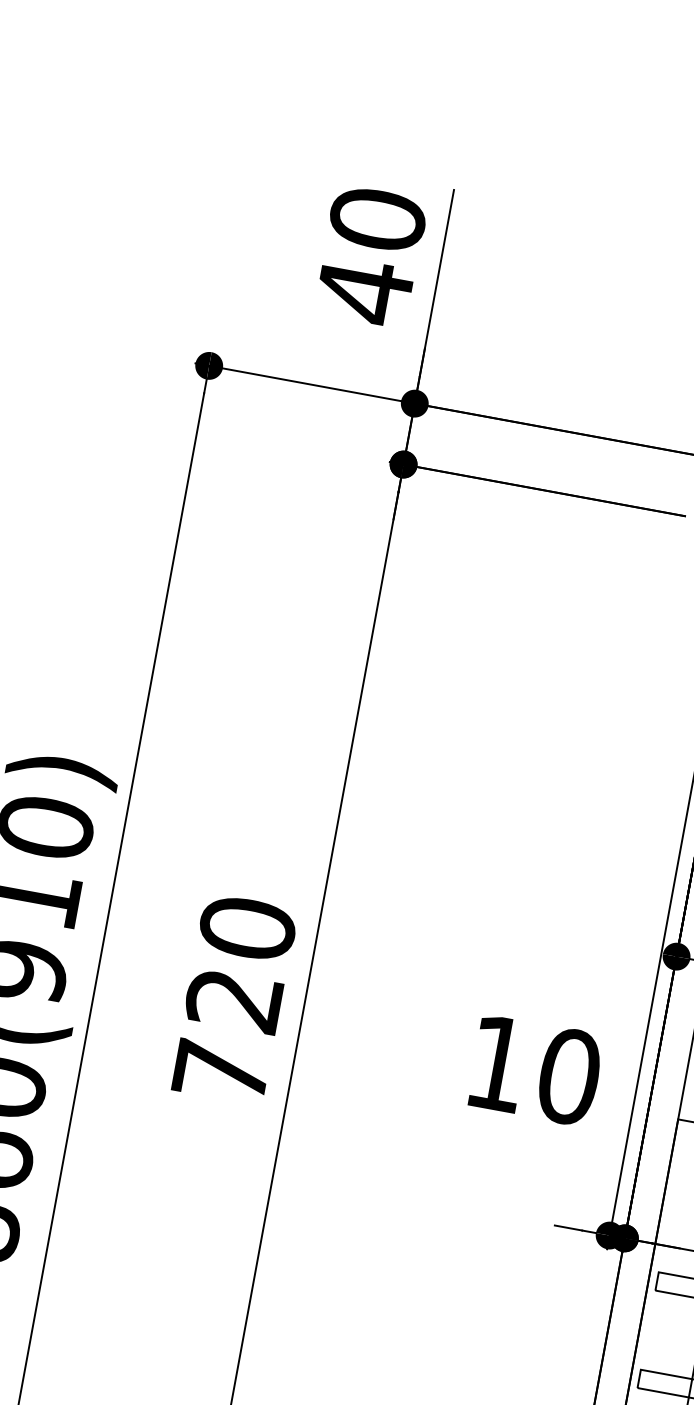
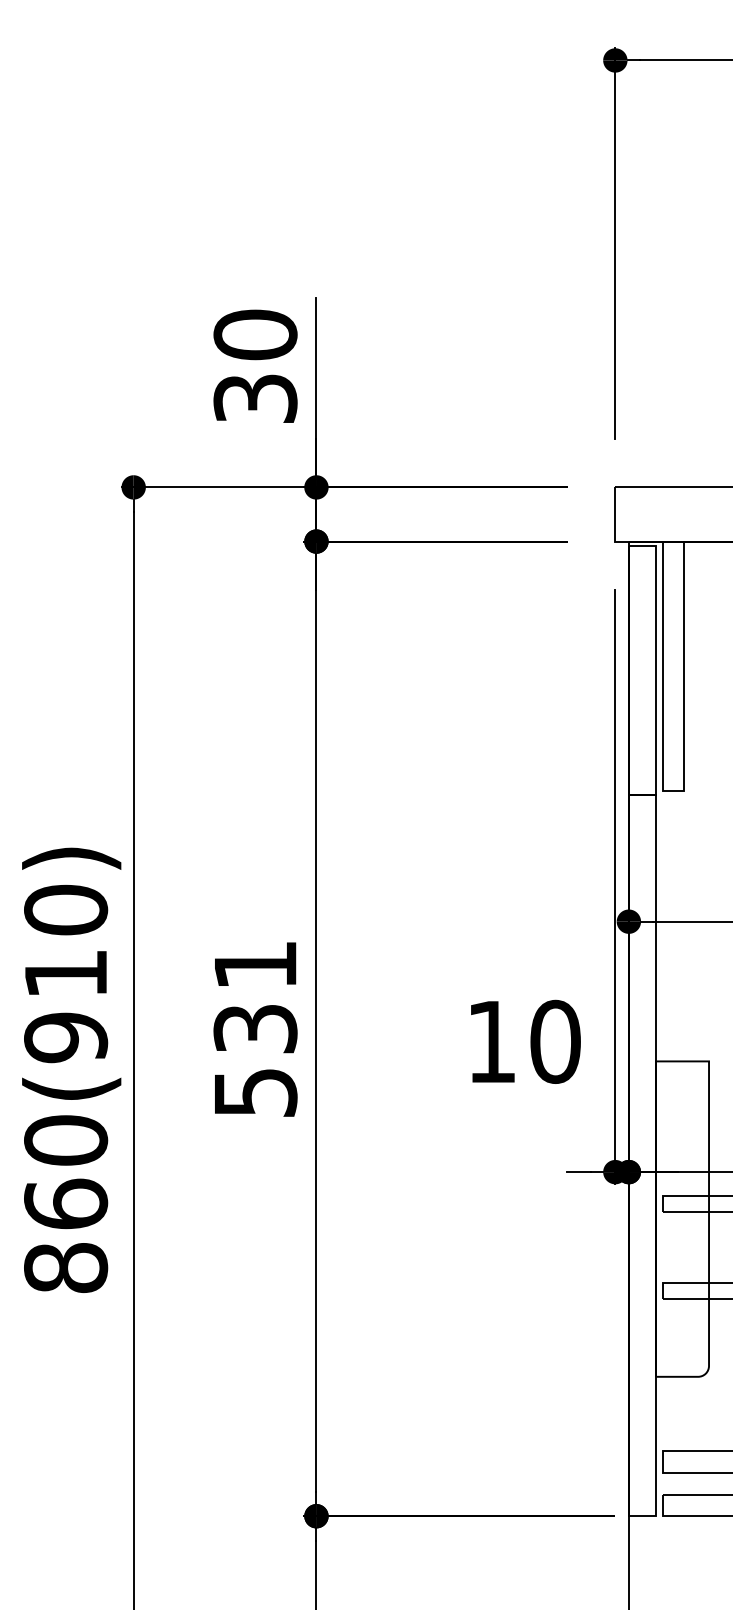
text: (364, 291) -> (255, 398), 40 -> 30
text: (234, 999) -> (255, 1028), 720 -> 531

